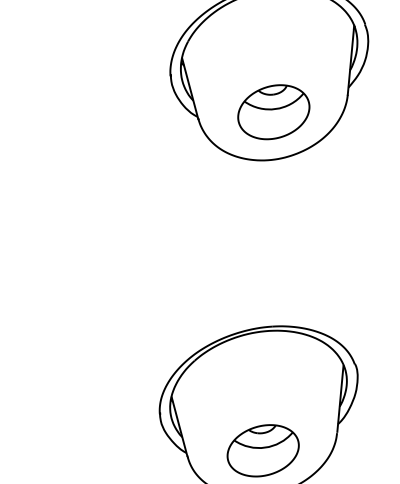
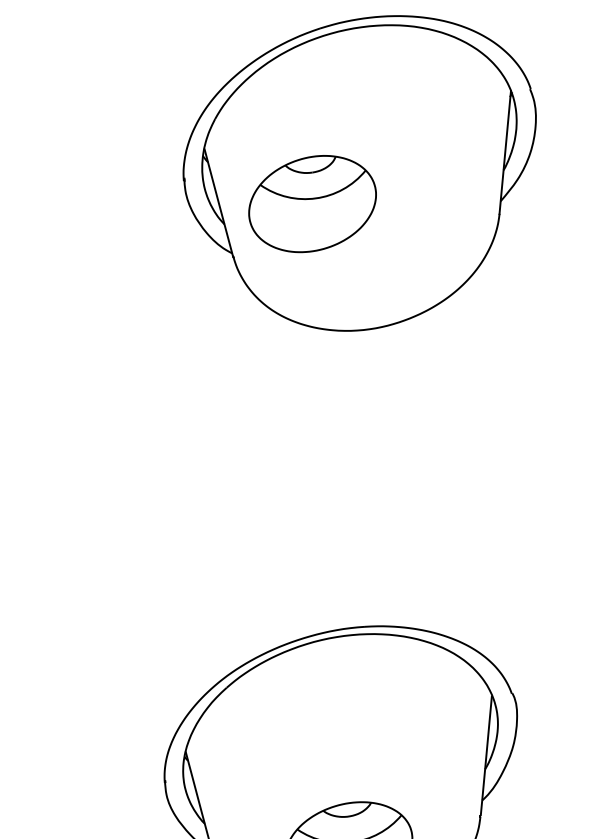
part: (273, 112) -> (311, 204), moved

